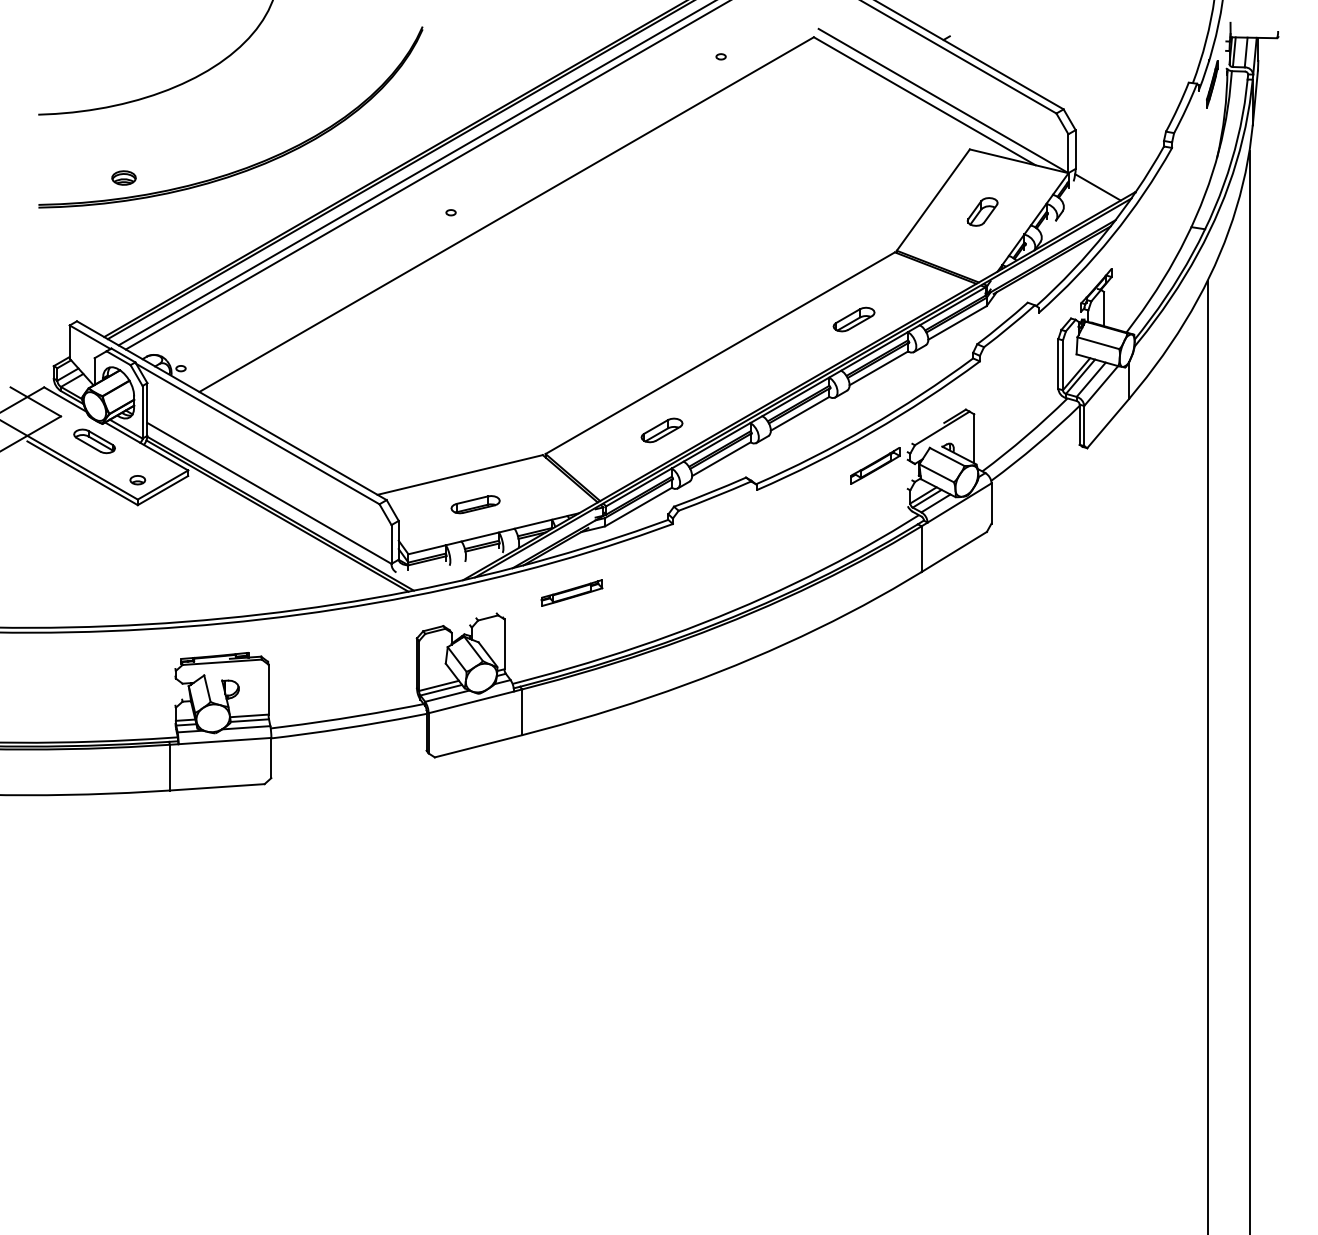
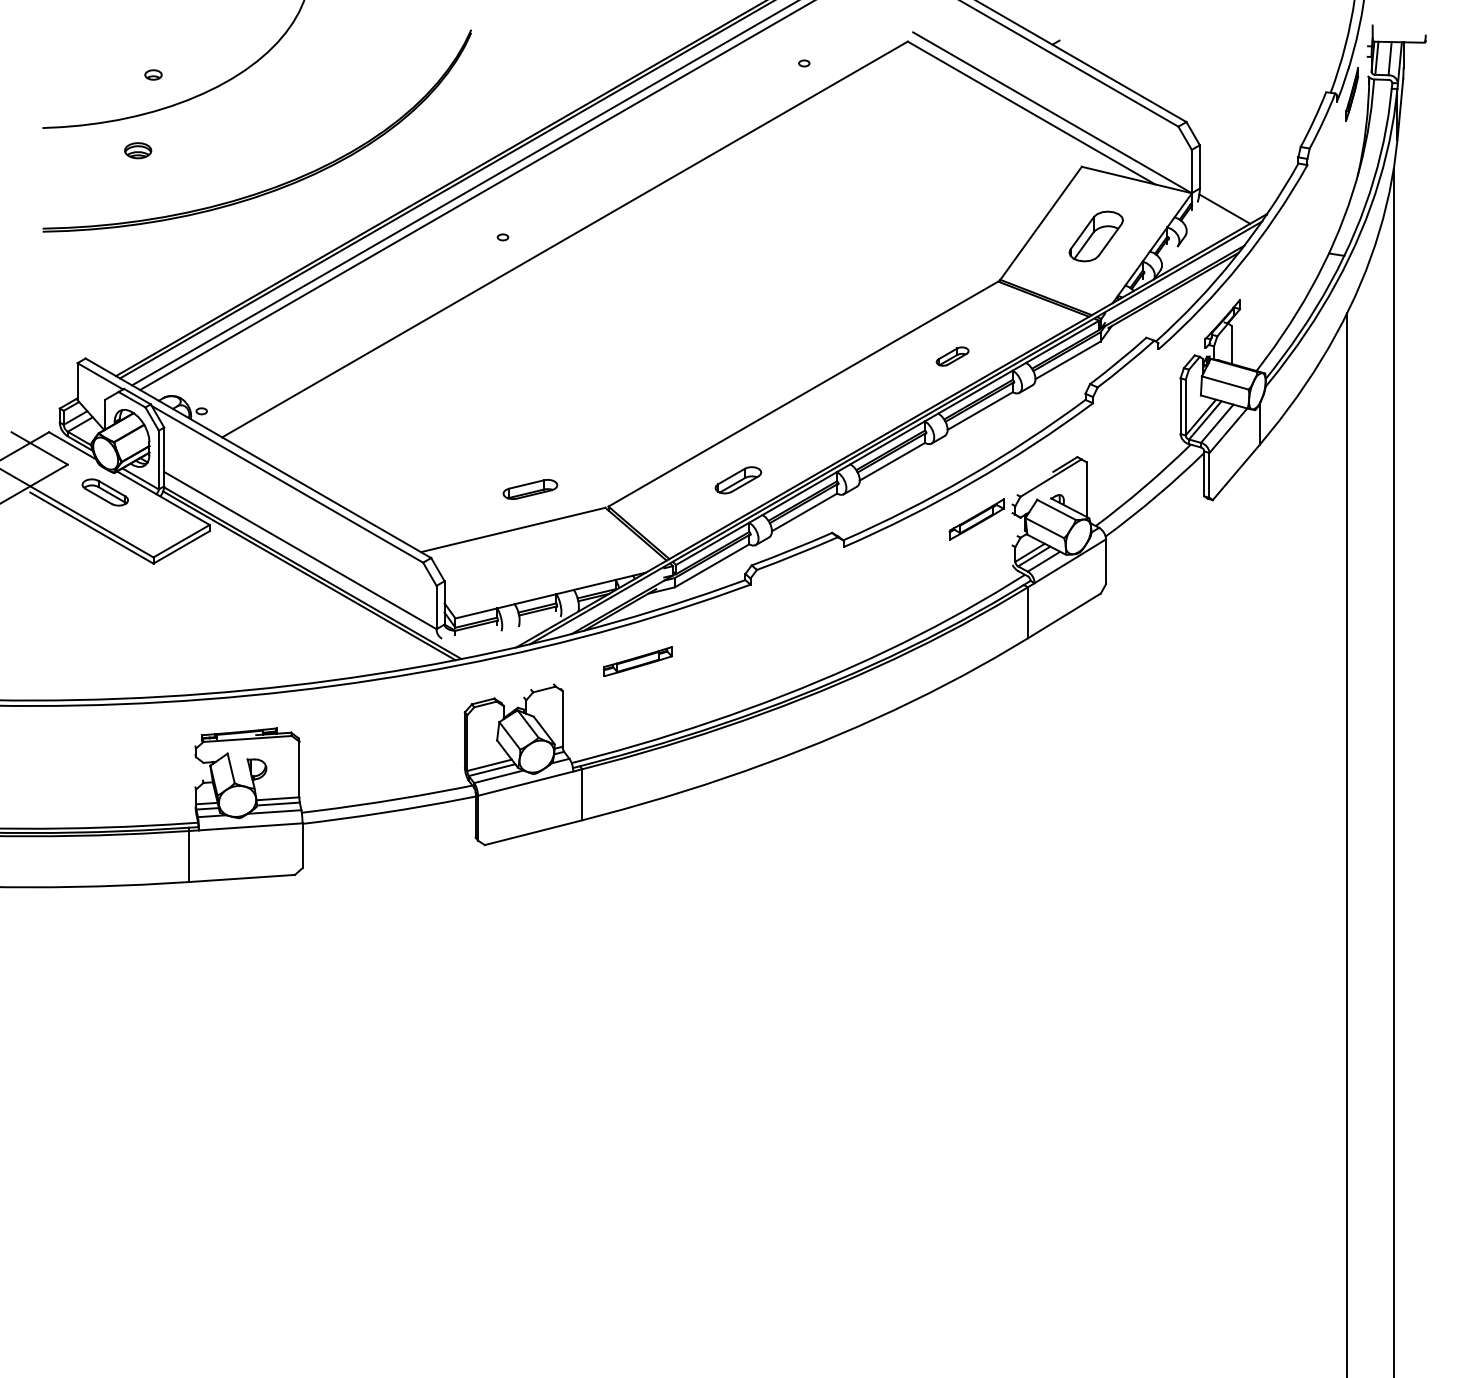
part: (123, 177) -> (137, 150), moved
part: (982, 211) -> (1095, 236), size x1.6
part: (853, 319) -> (952, 356), size x0.7
part: (137, 480) -> (153, 75), moved
part: (475, 504) -> (530, 489), moved

